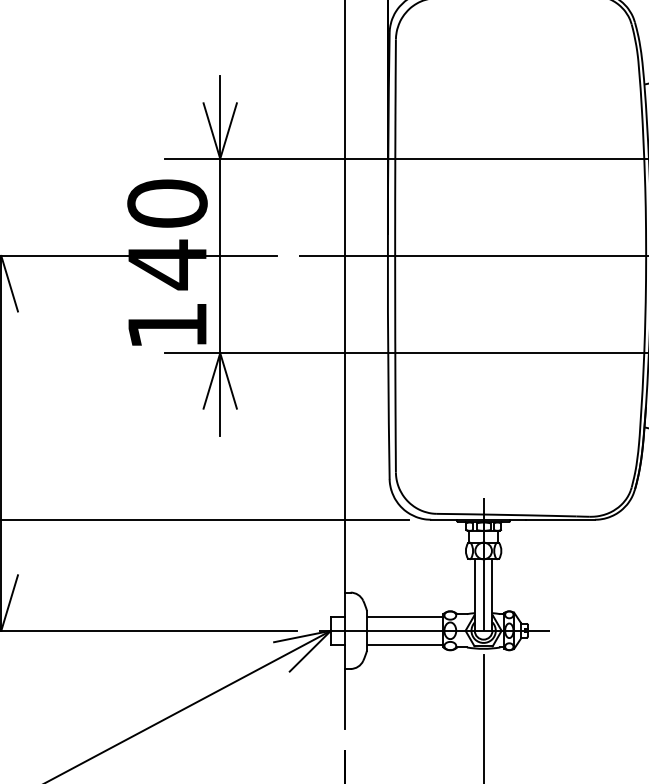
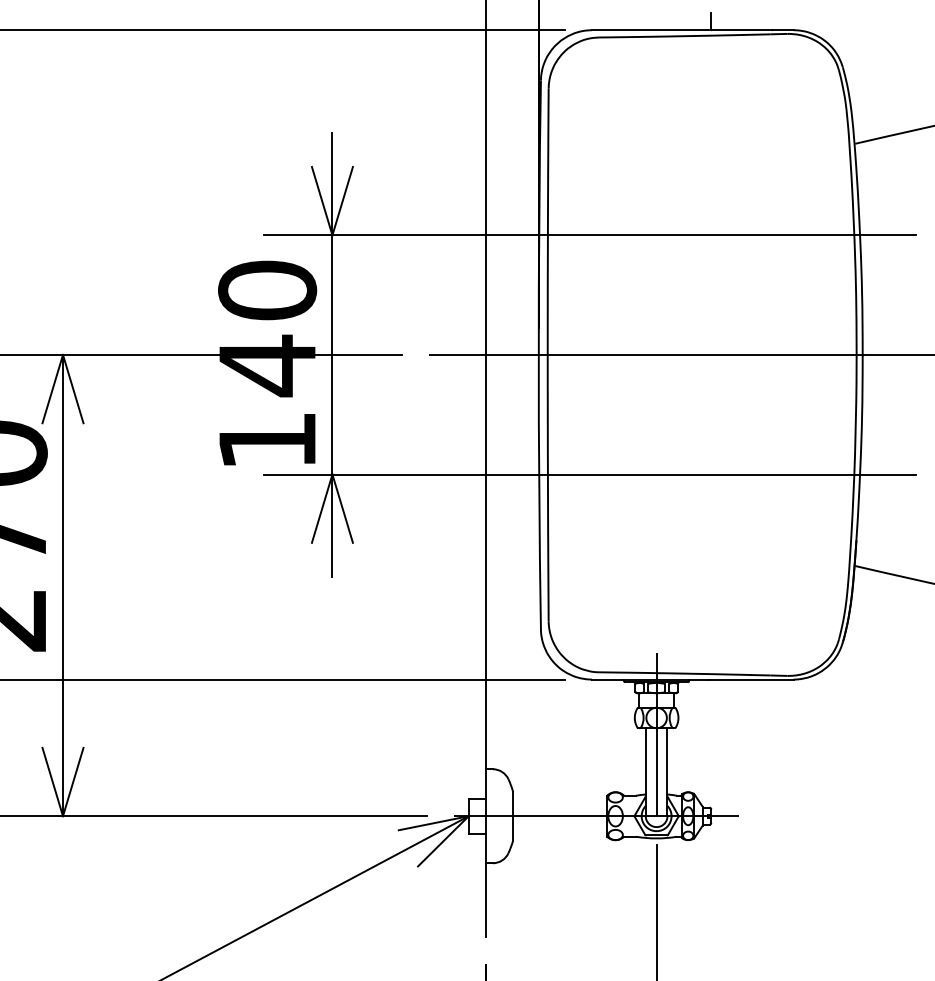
line: (405, 616) -> (560, 798), removed
line: (405, 644) -> (560, 833), removed

